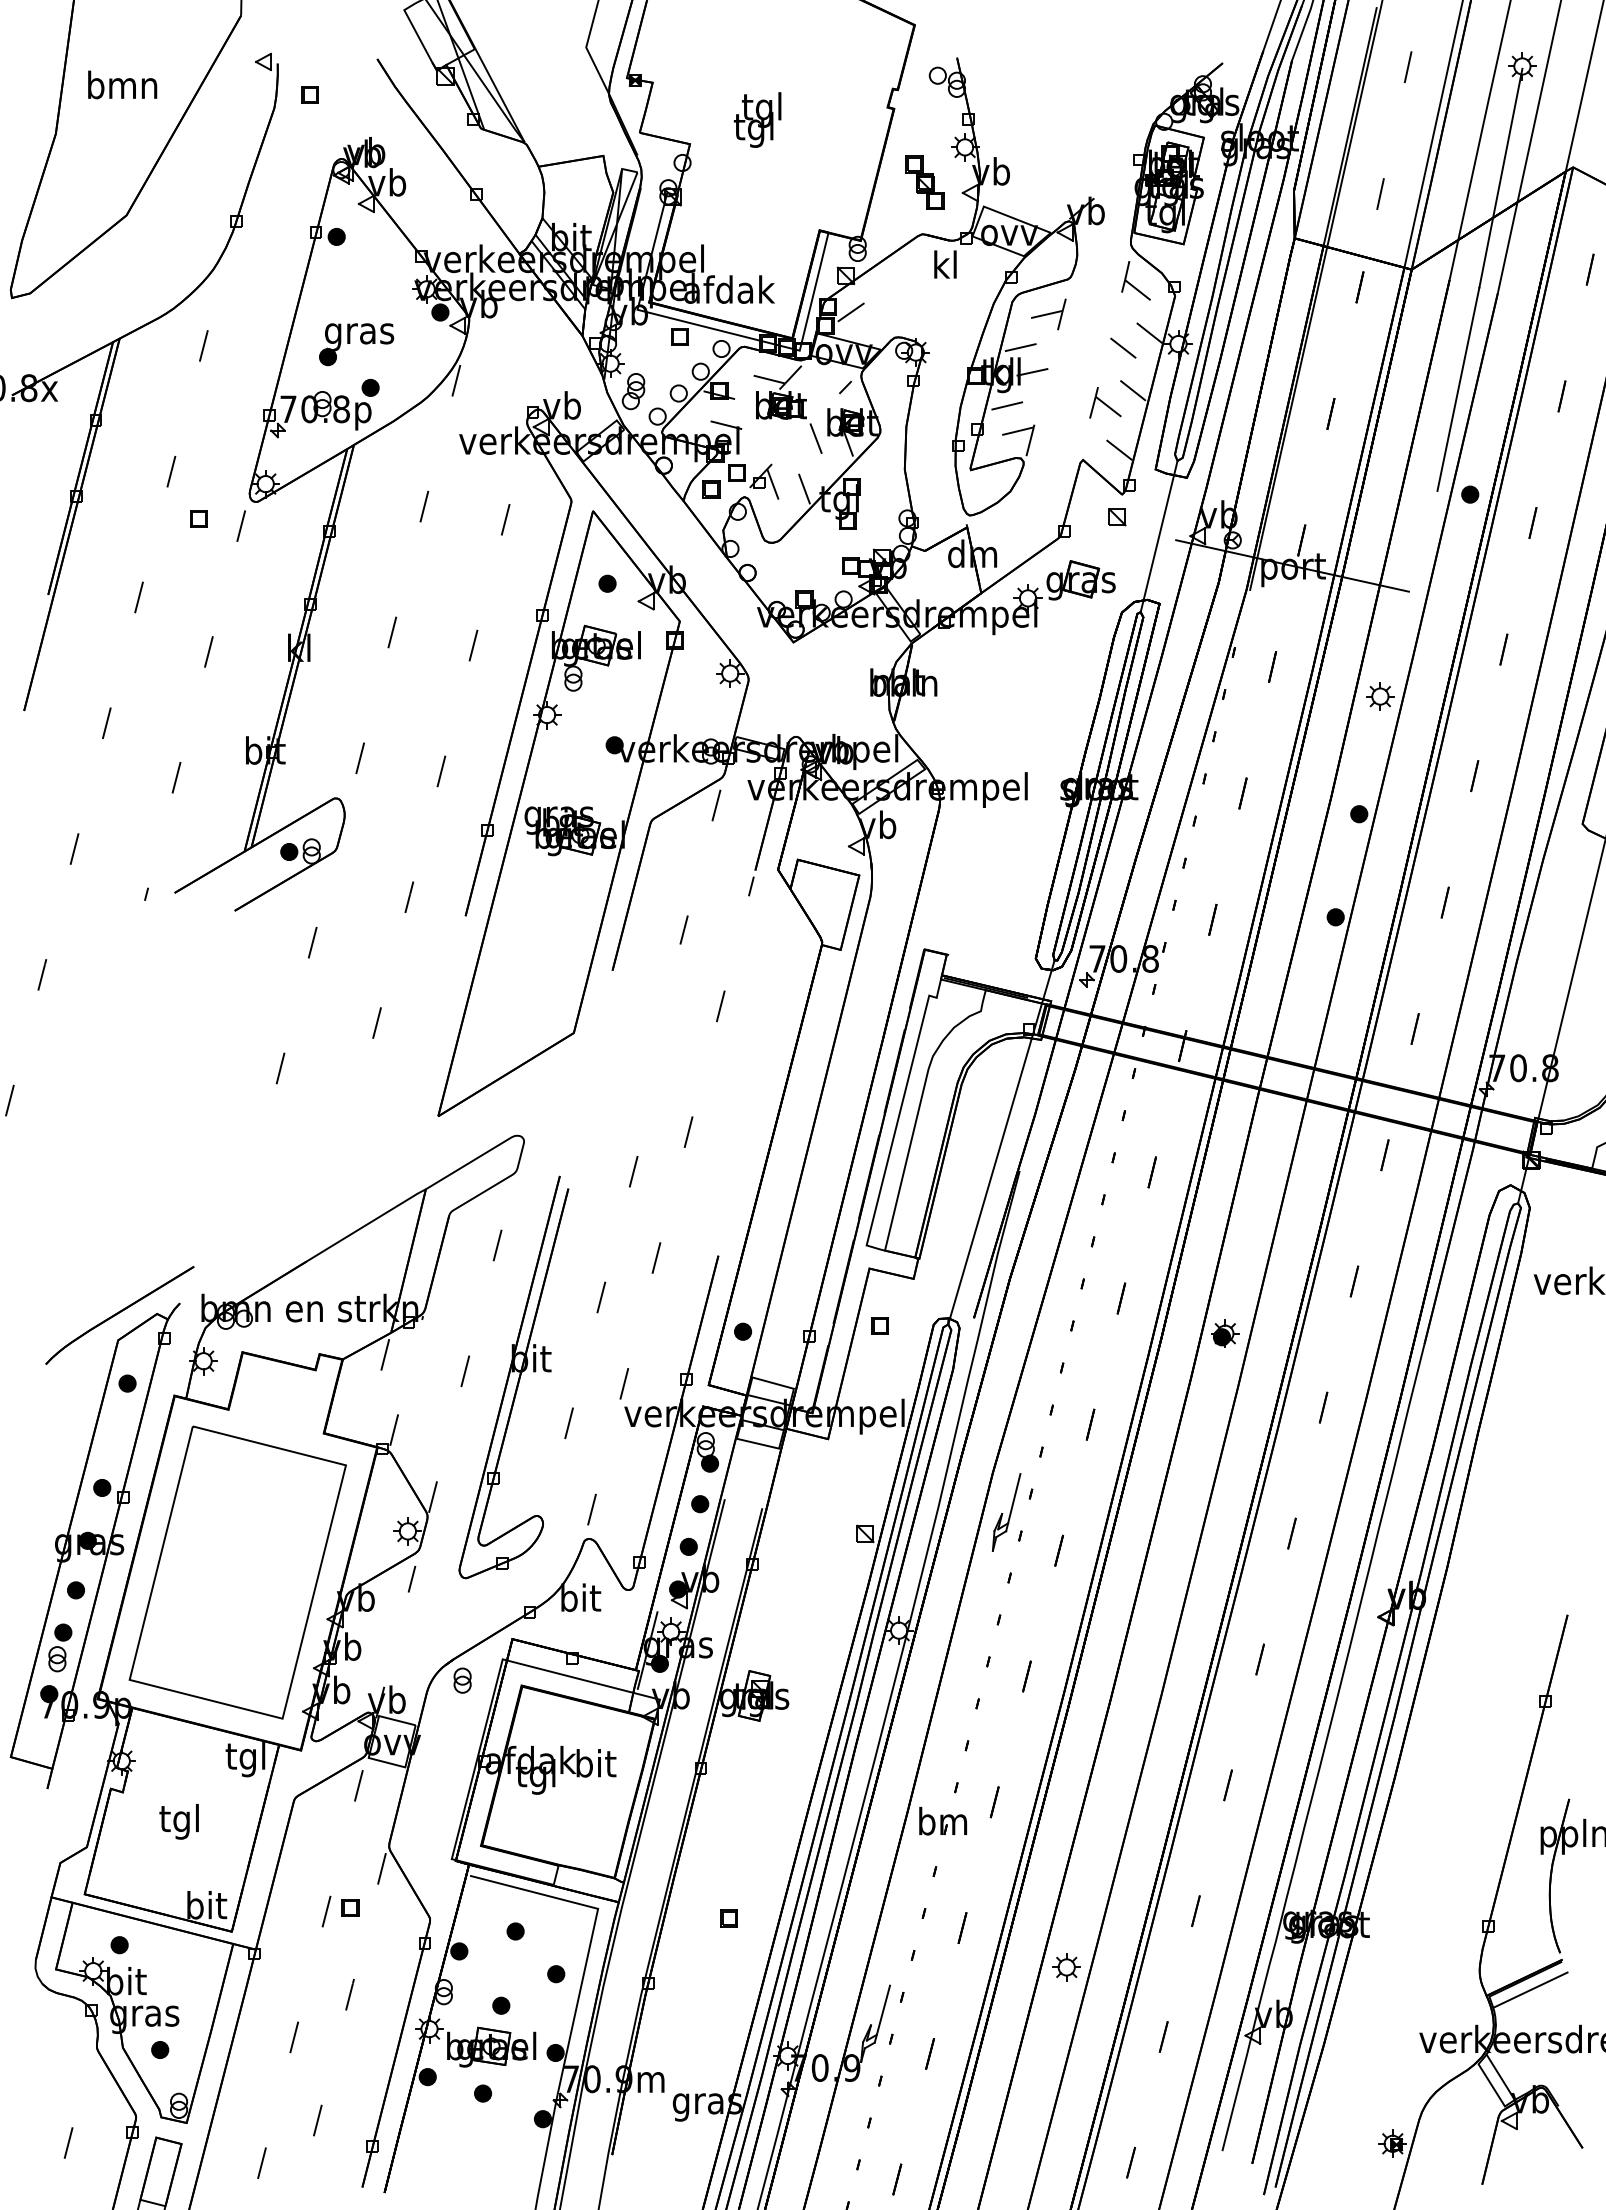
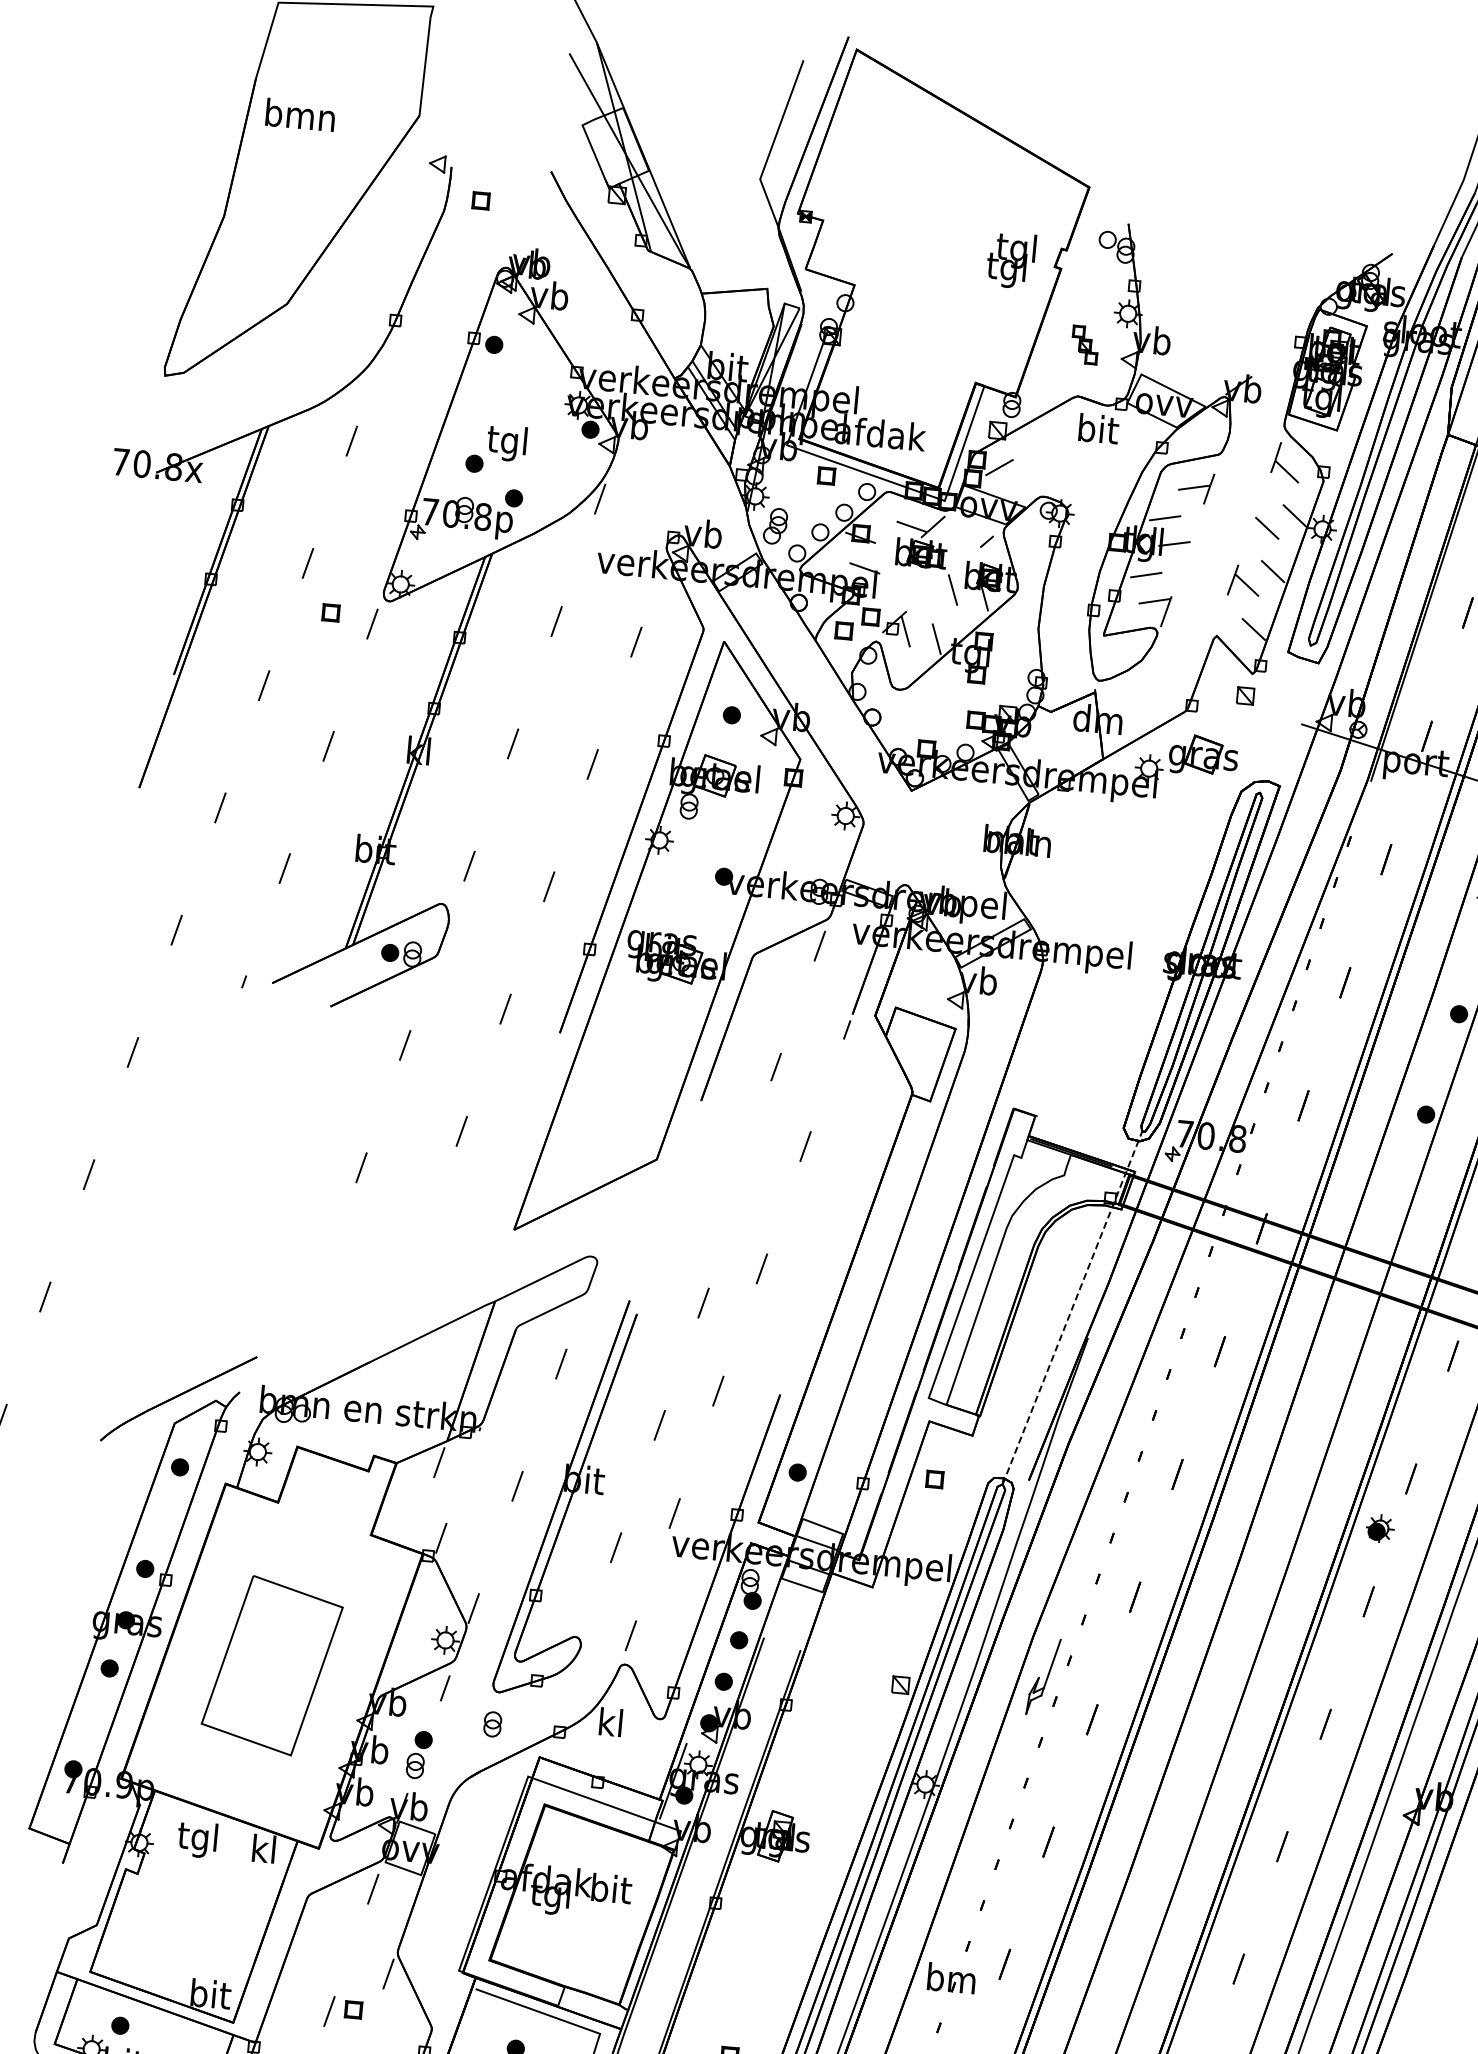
text: (122, 84) -> (300, 114), moved
text: (757, 119) -> (1011, 259), moved
part: (924, 182) -> (1084, 345), size x0.7
text: (946, 264) -> (1098, 428), kl -> bit
text: (359, 333) -> (508, 443), gras -> tgl
line: (1158, 536) -> (1284, 719), removed
line: (1001, 1142) -> (1072, 1308), solid -> dashed
part: (1225, 1333) -> (1380, 1528), moved
part: (237, 1572) -> (272, 1665), size x0.6
text: (581, 1597) -> (612, 1722), bit -> kl
part: (60, 1647) -> (419, 1754), moved
part: (462, 1680) -> (492, 1724), moved
text: (245, 1759) -> (262, 1852), tgl -> kl
text: (178, 1821) -> (196, 1839), moved

